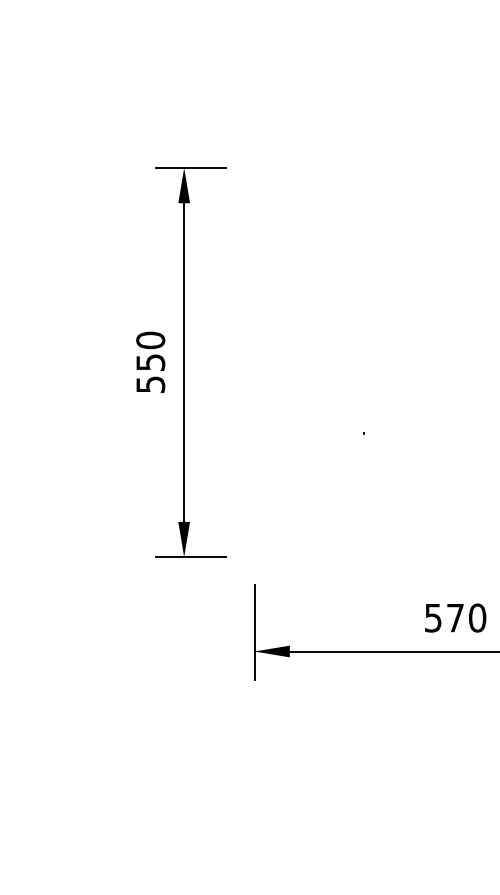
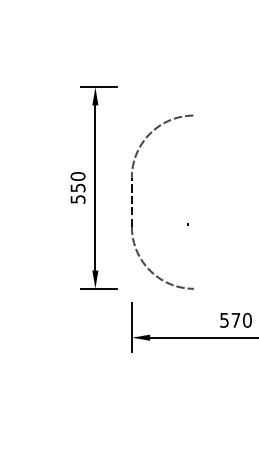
part: (255, 388) -> (132, 201), added

